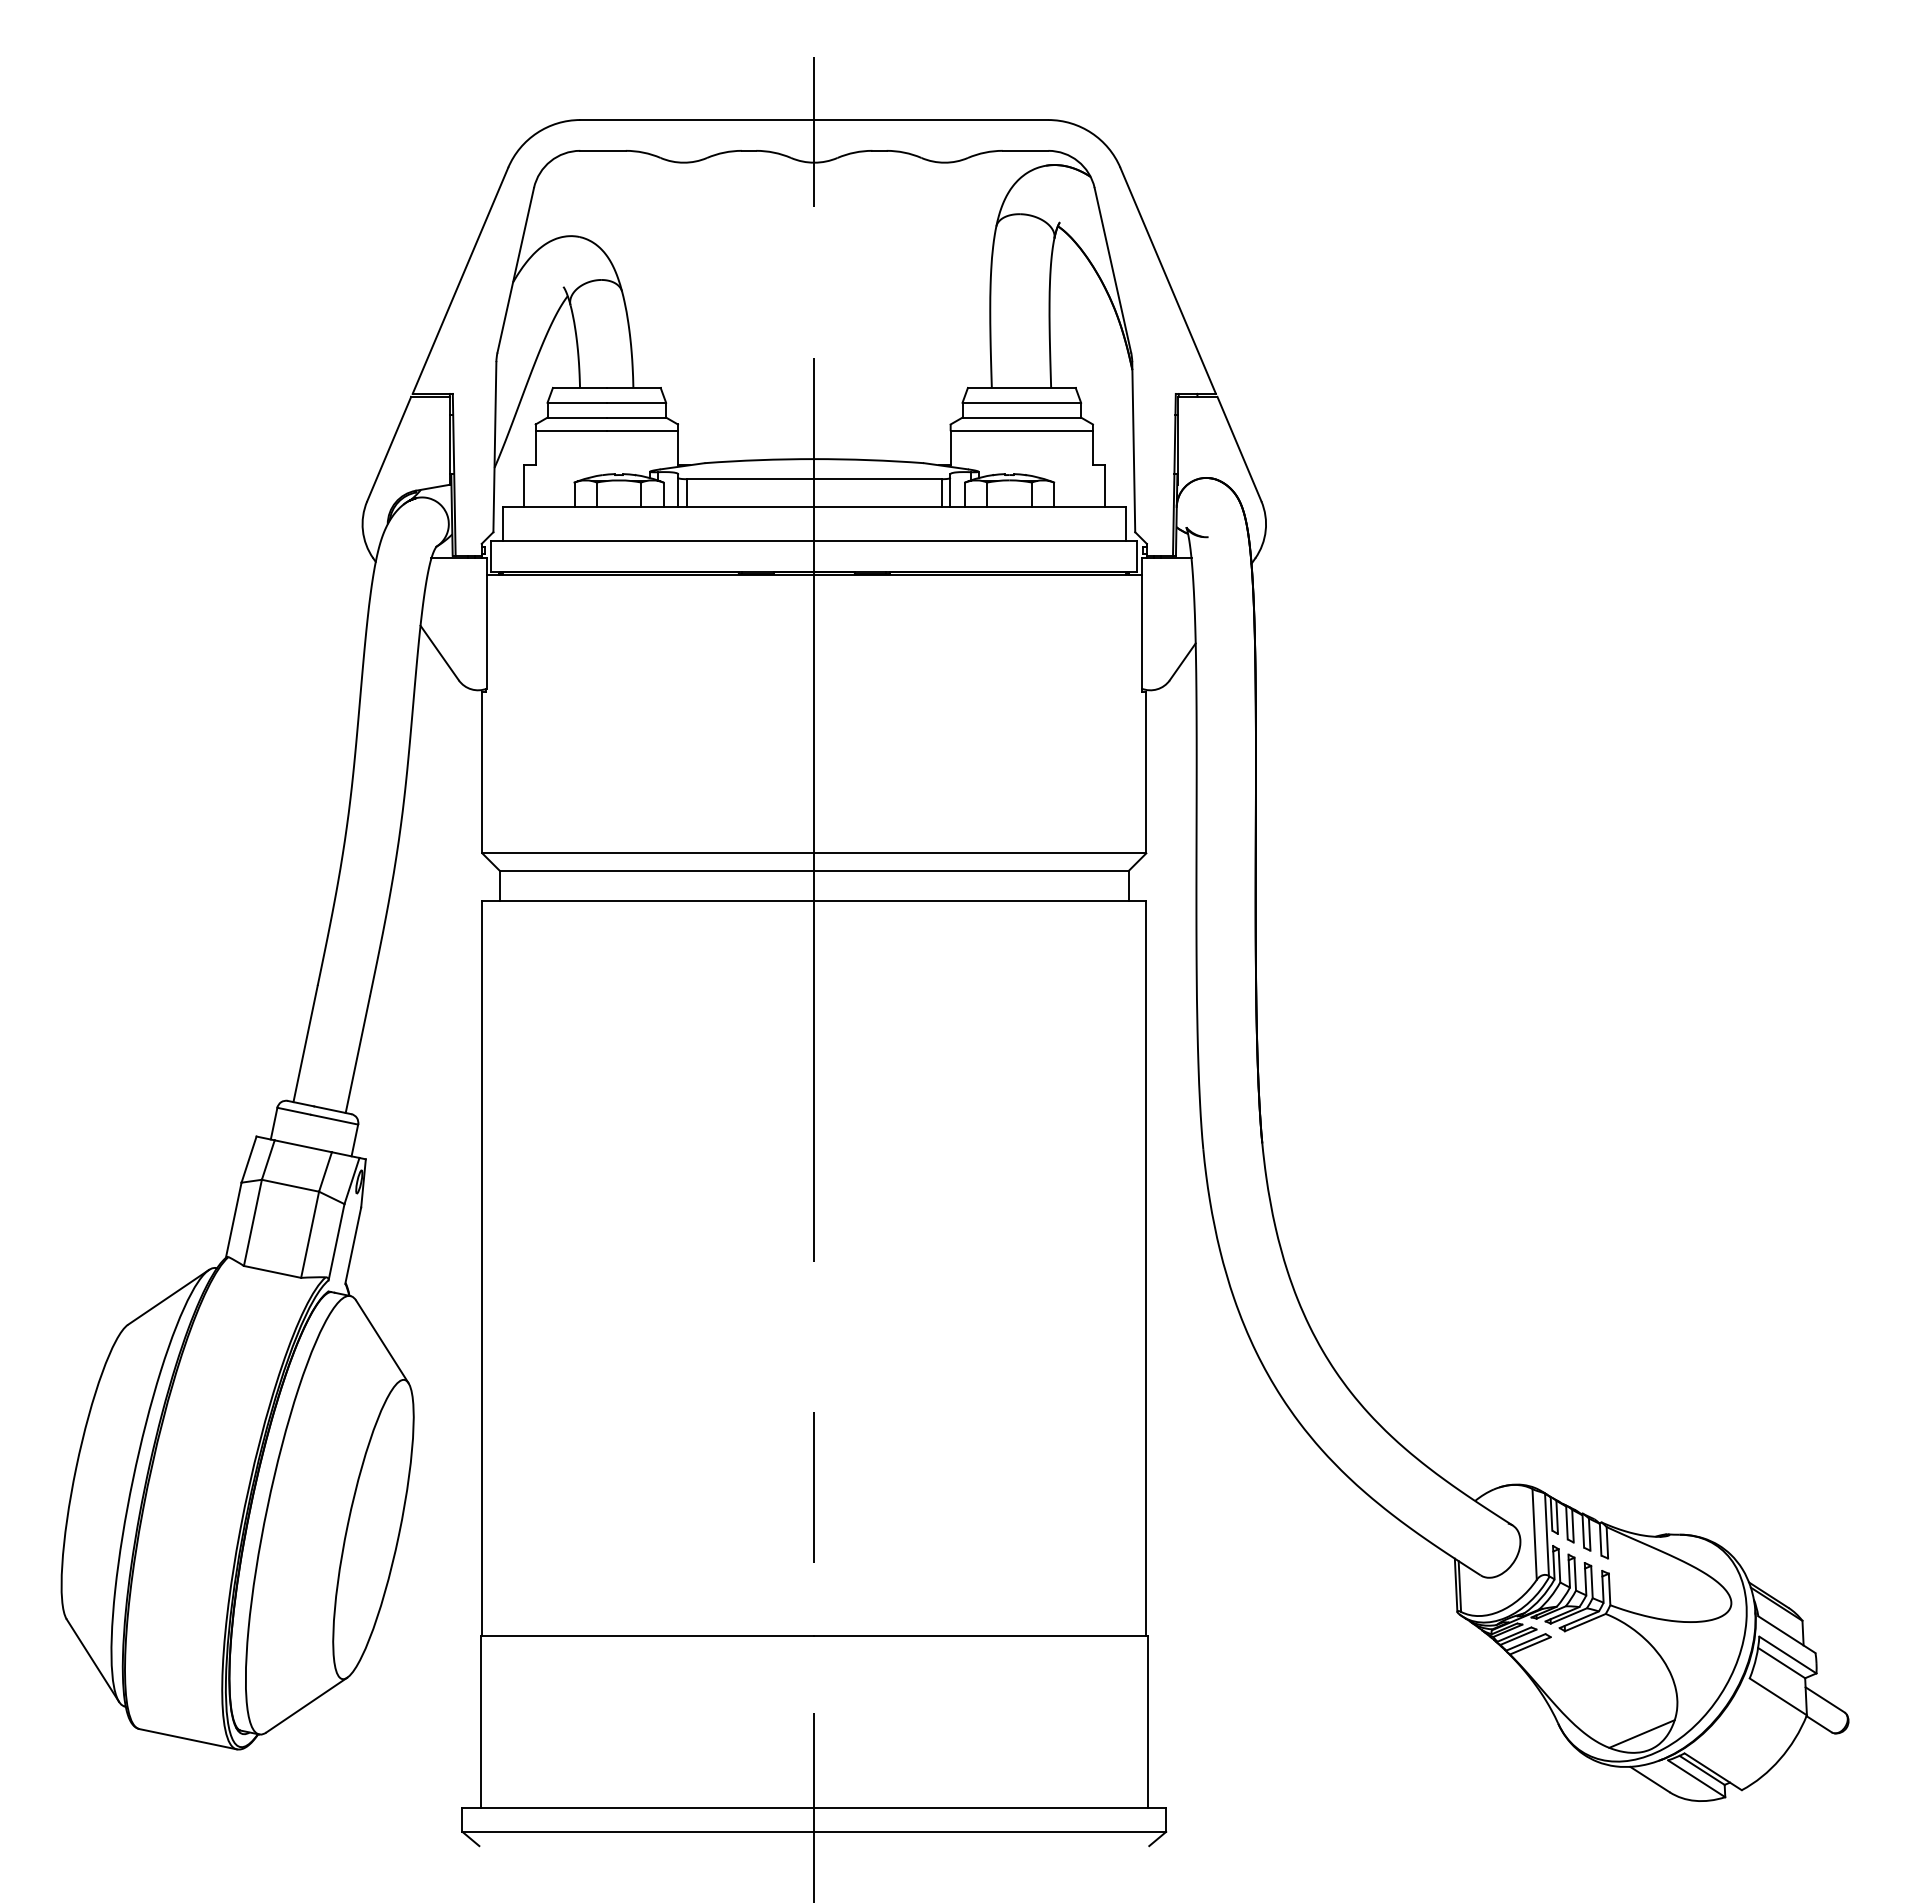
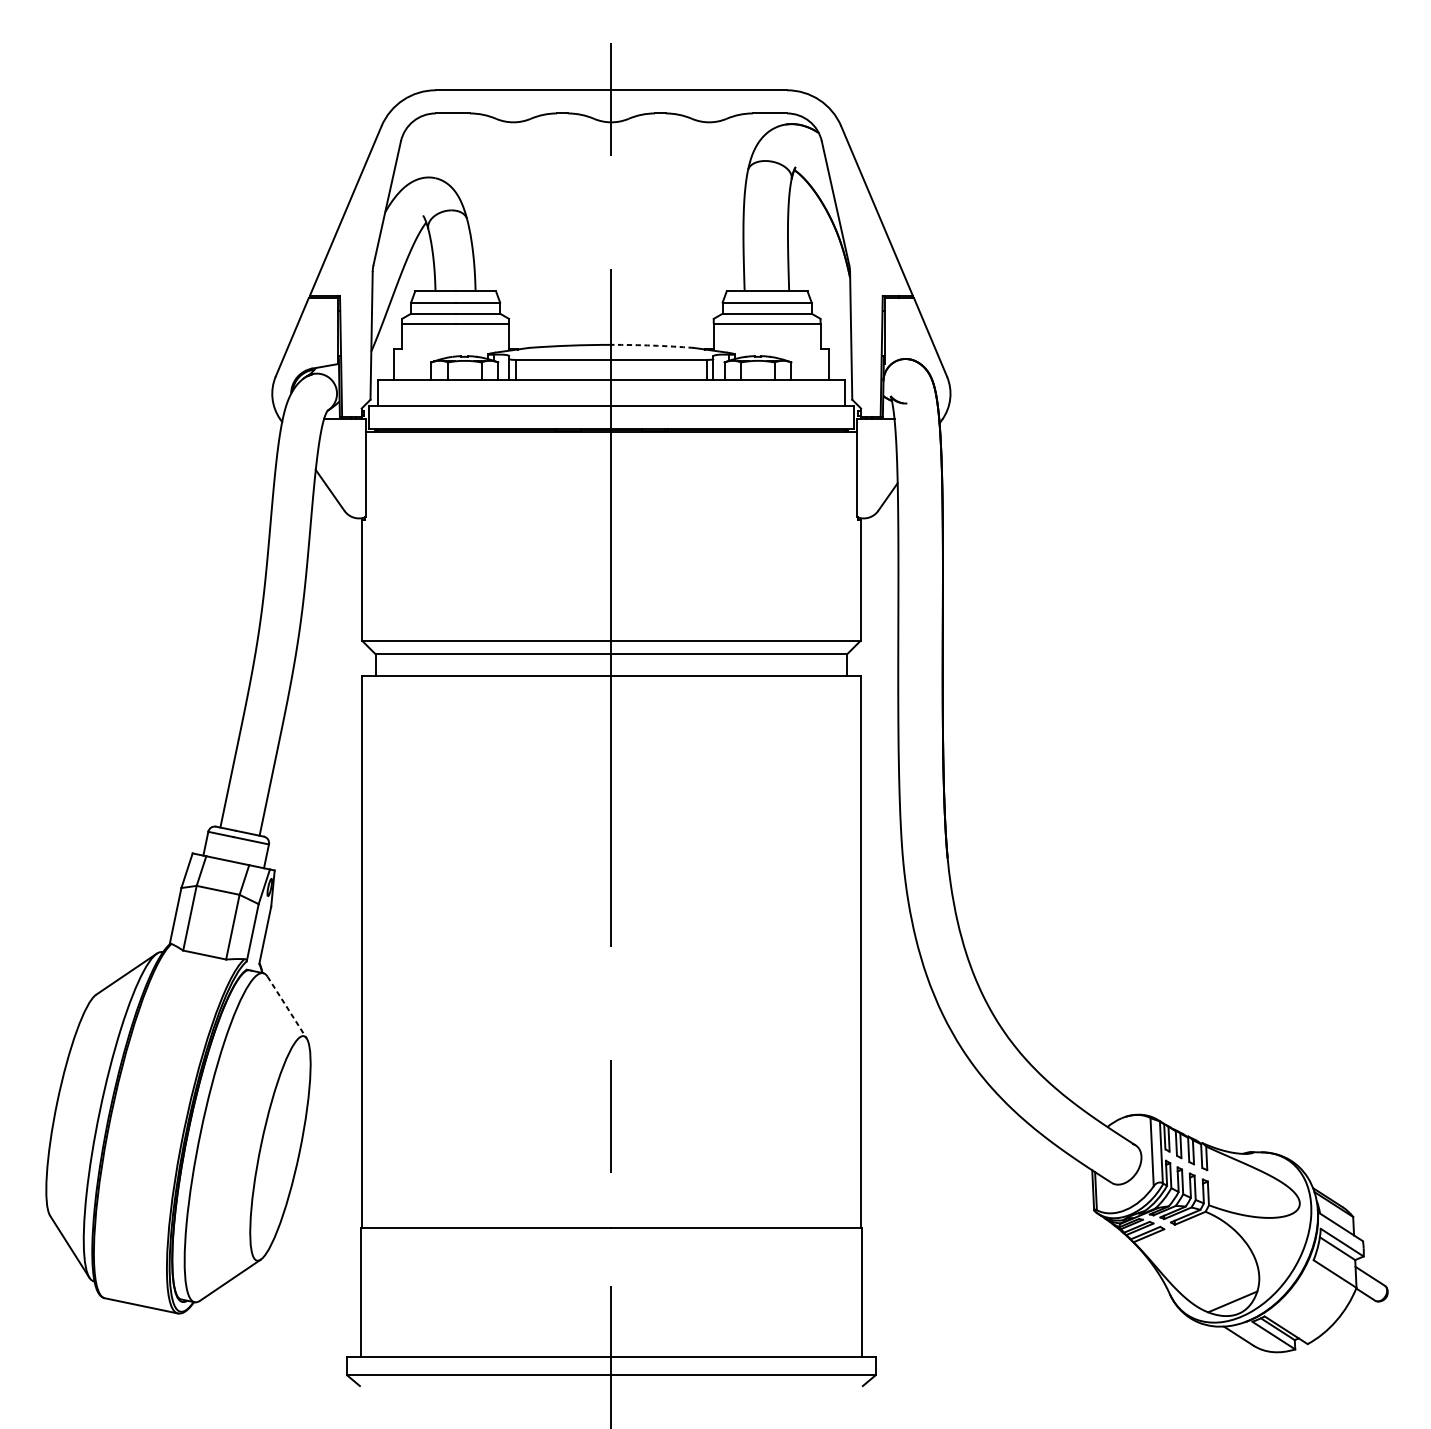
arc: (869, 460) -> (652, 345), solid -> dashed
line: (382, 1341) -> (287, 1007), solid -> dashed

